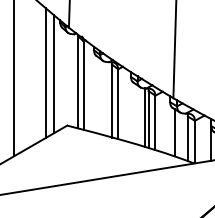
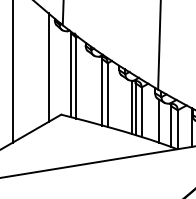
line: (46, 72) -> (42, 66), removed

